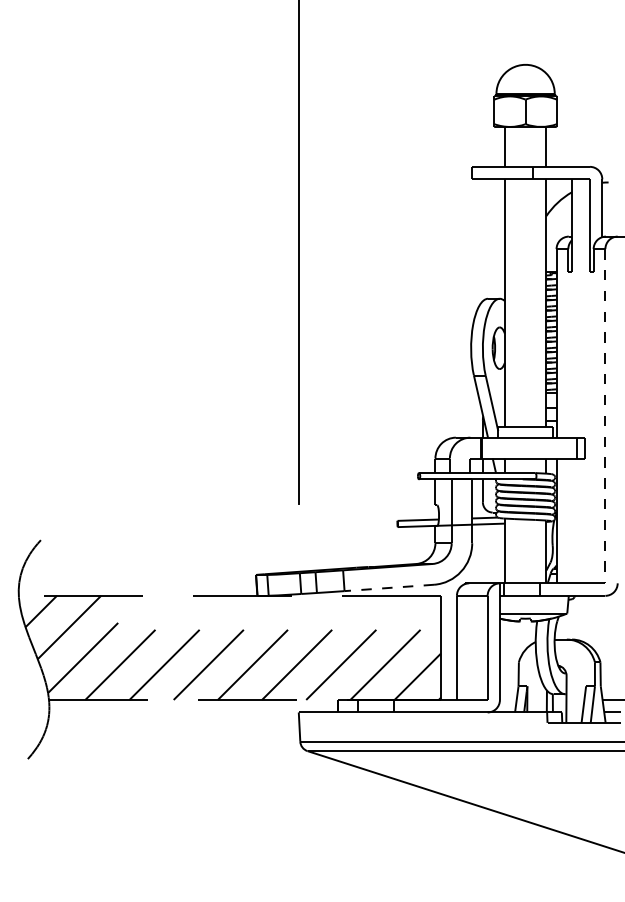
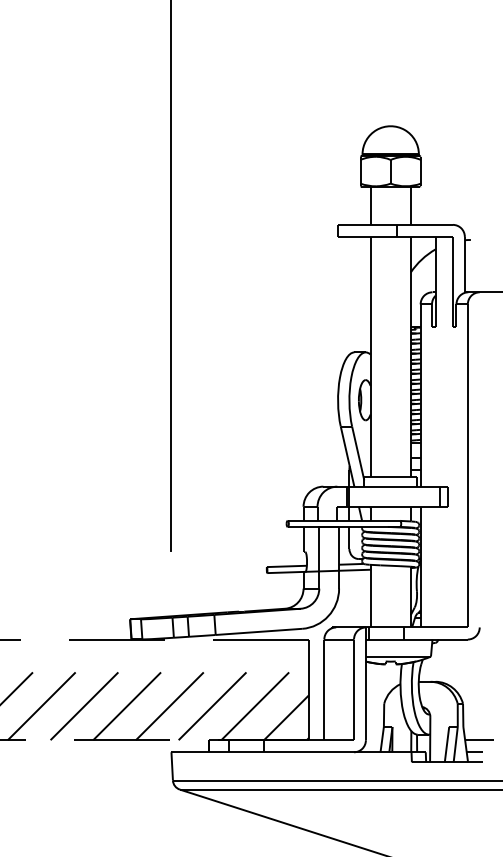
line: (605, 416) -> (467, 466), dashed -> solid
line: (389, 587) -> (259, 631), dashed -> solid

